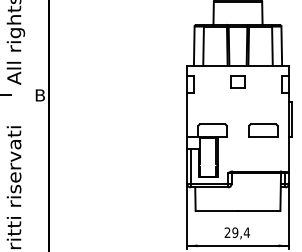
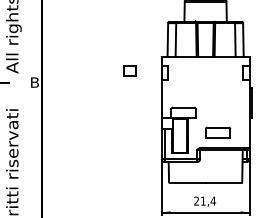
part: (237, 81) -> (129, 70), moved
part: (263, 130) -> (218, 132), moved
text: (235, 232) -> (203, 200), 29,4 -> 21,4

